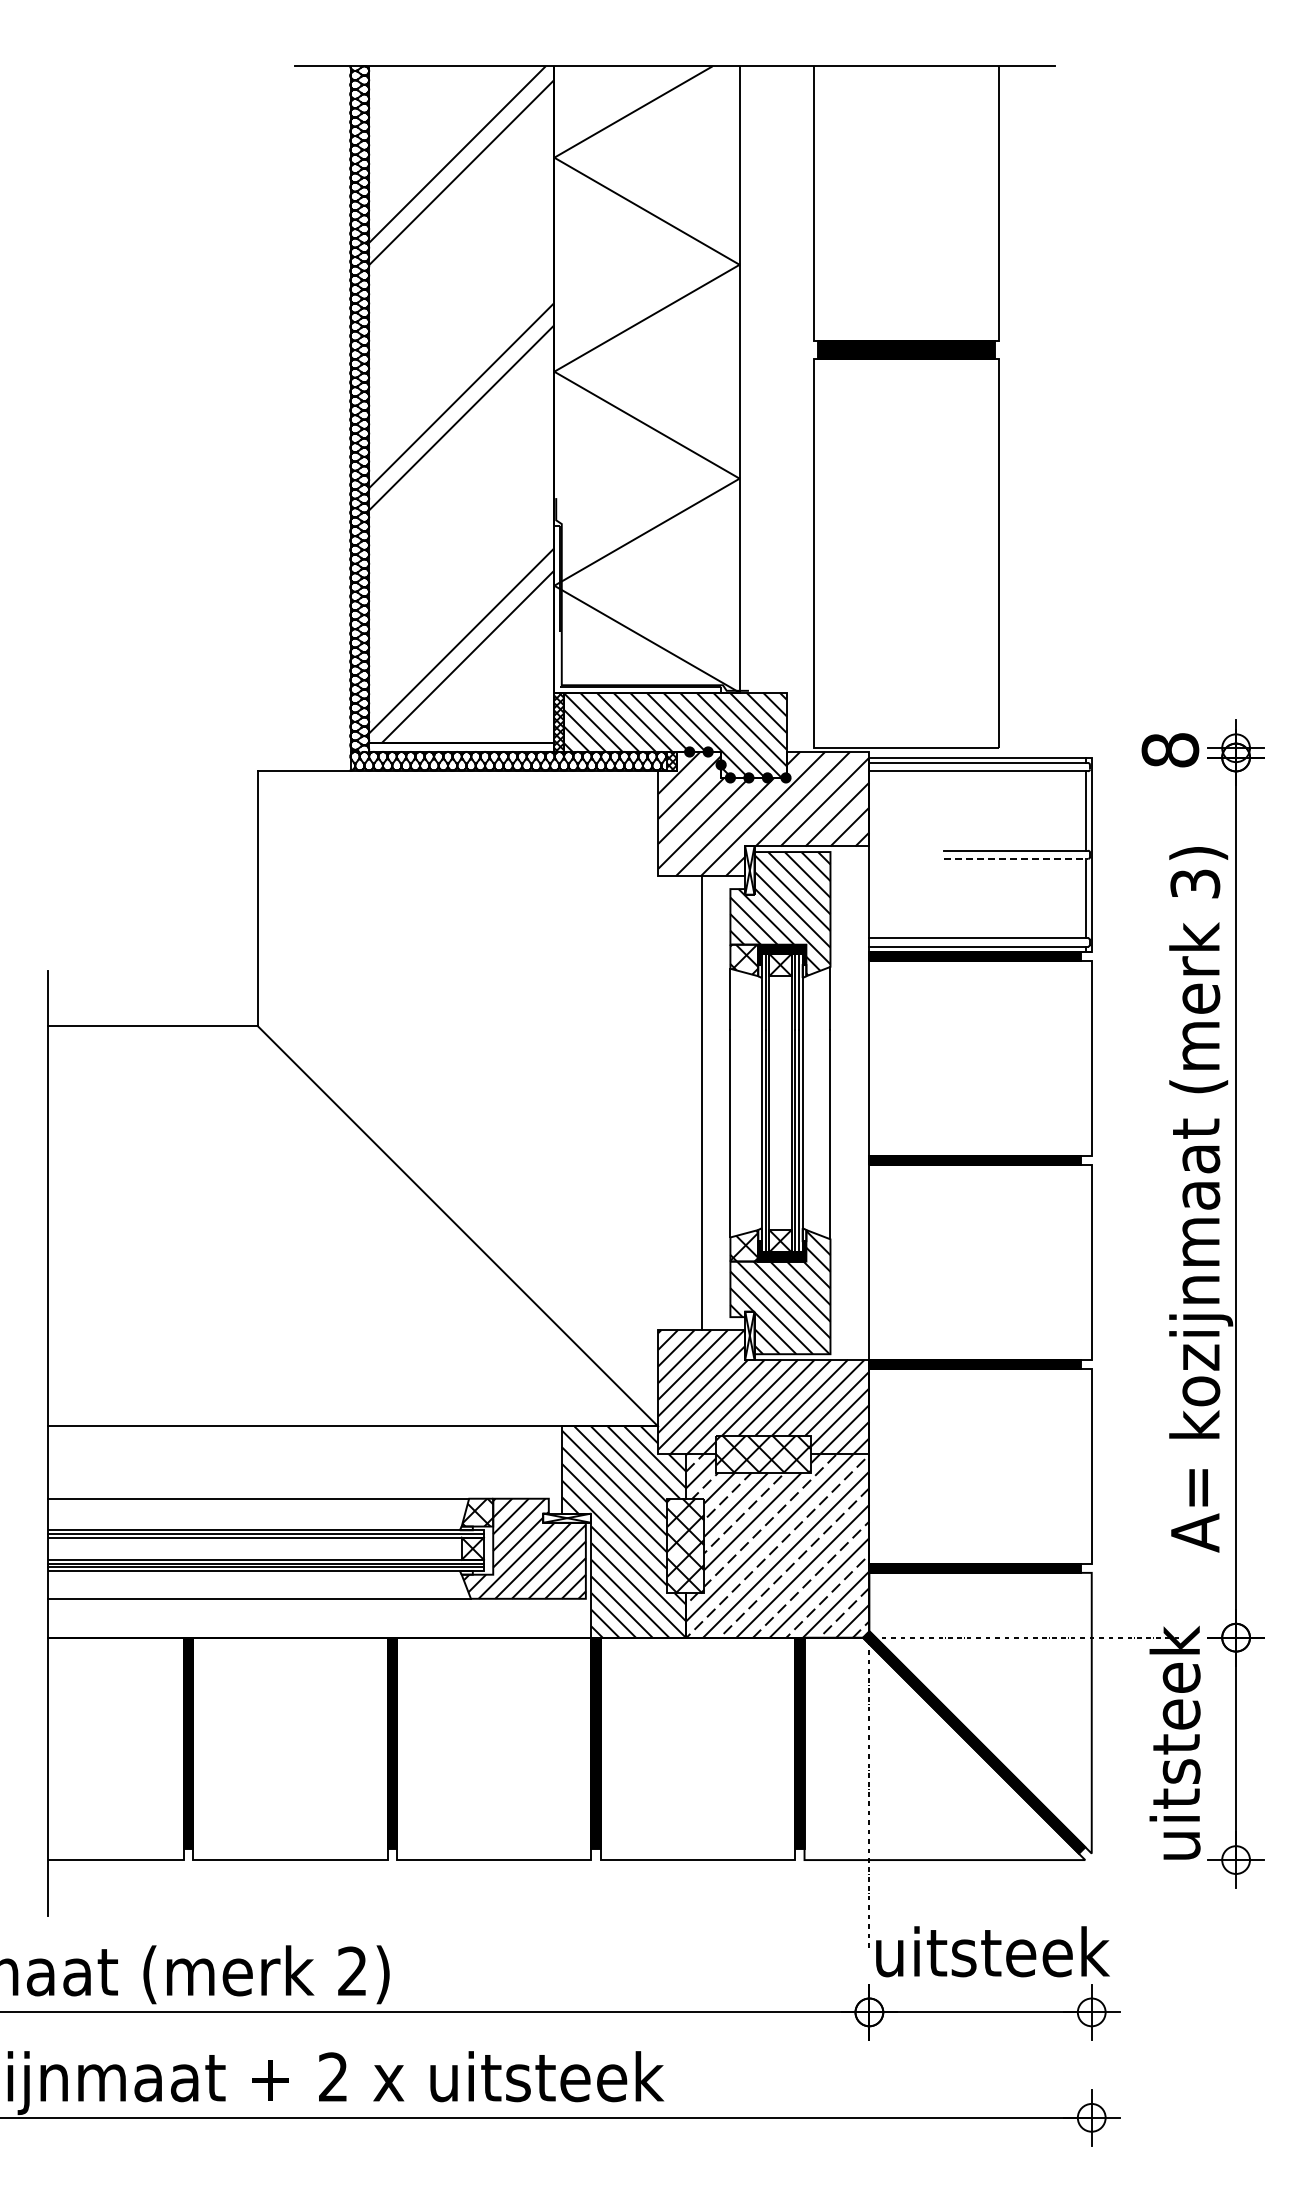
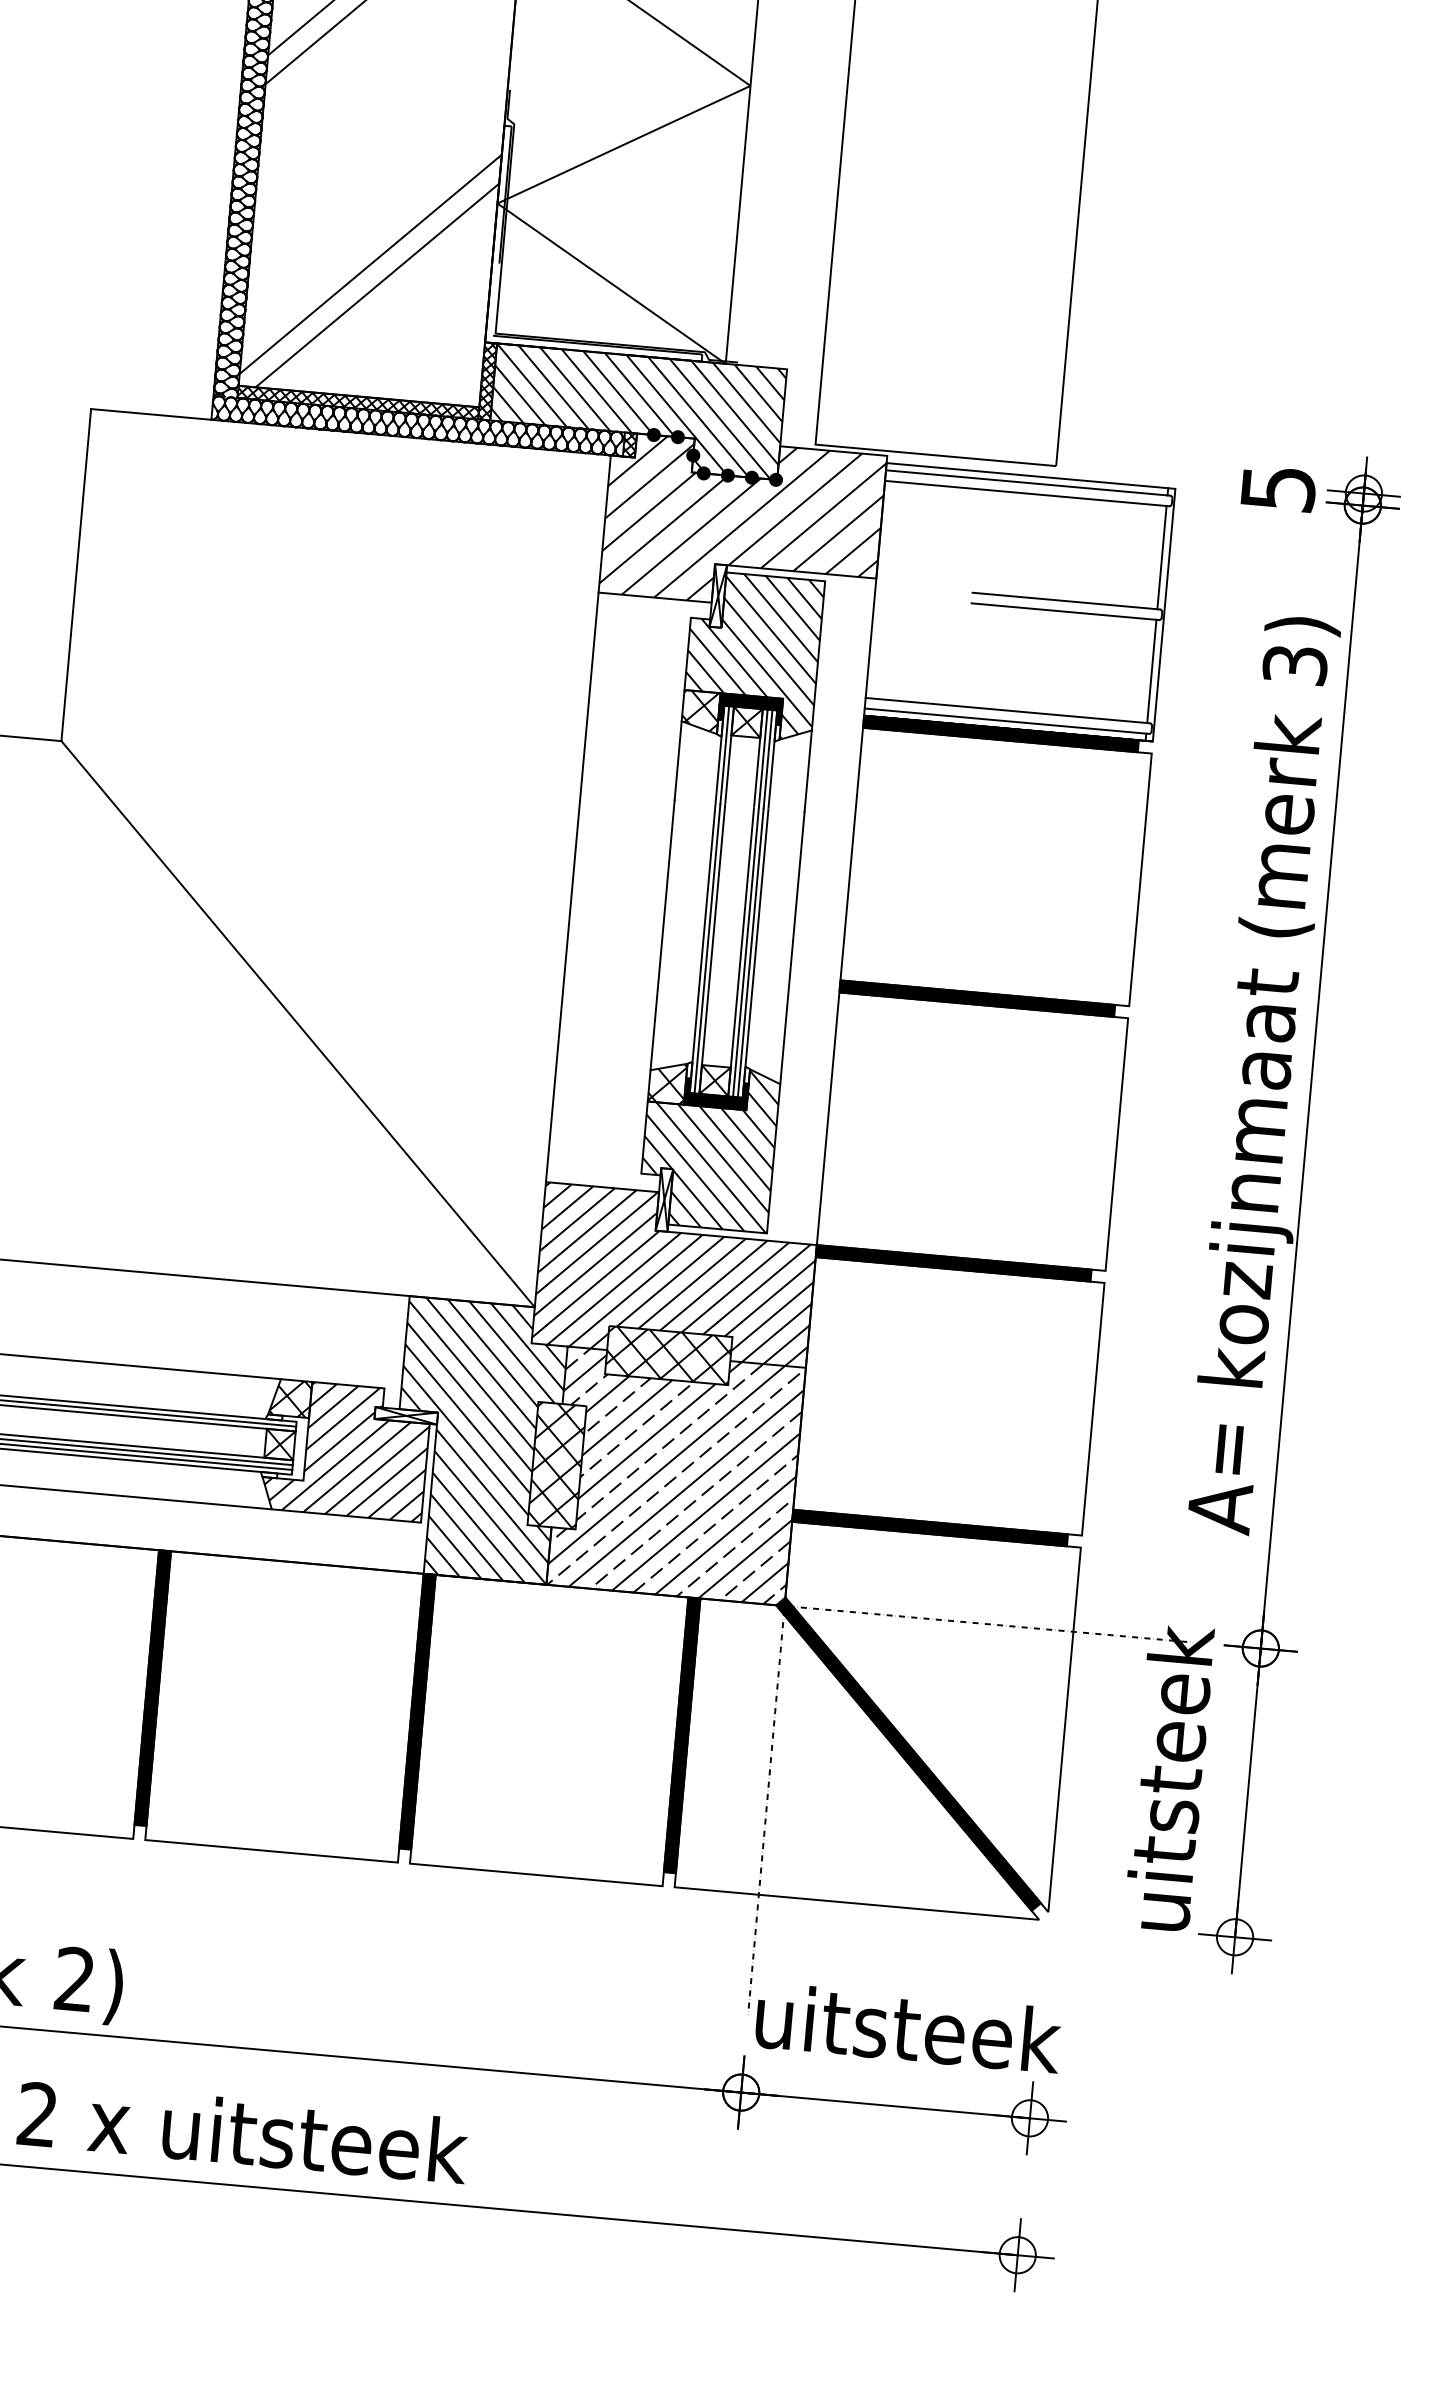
hatch: (461, 746) -> (358, 401), added
text: (1170, 750) -> (1278, 488), 8 -> 5
line: (1016, 858) -> (1065, 611), dashed -> solid
line: (702, 1103) -> (572, 887), moved

